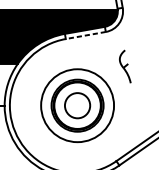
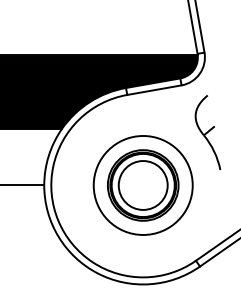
line: (85, 35) -> (154, 90), dashed -> solid
part: (124, 66) -> (207, 132), size x1.67
circle: (77, 105) -> (142, 185), size x1.43

